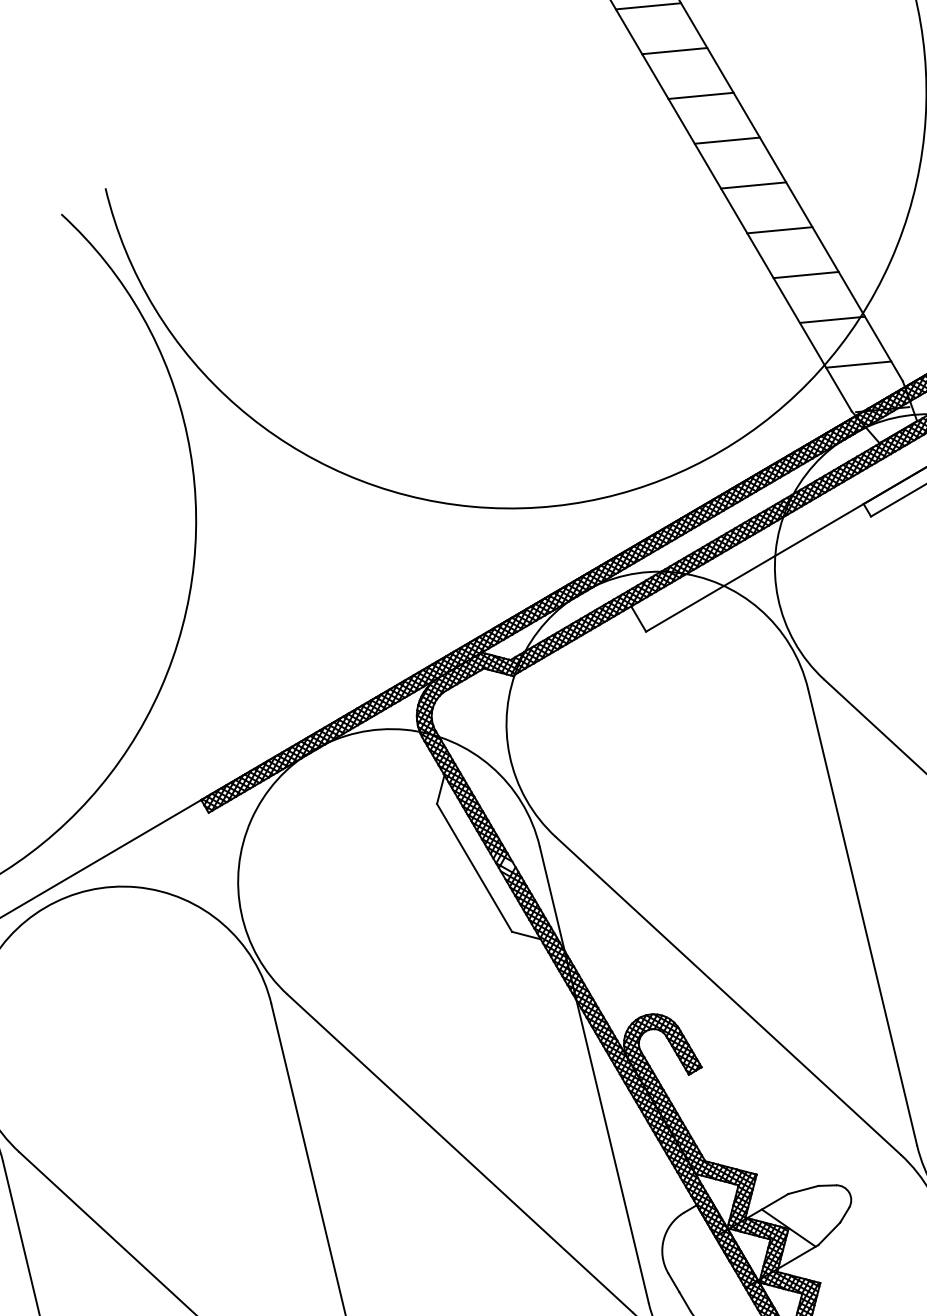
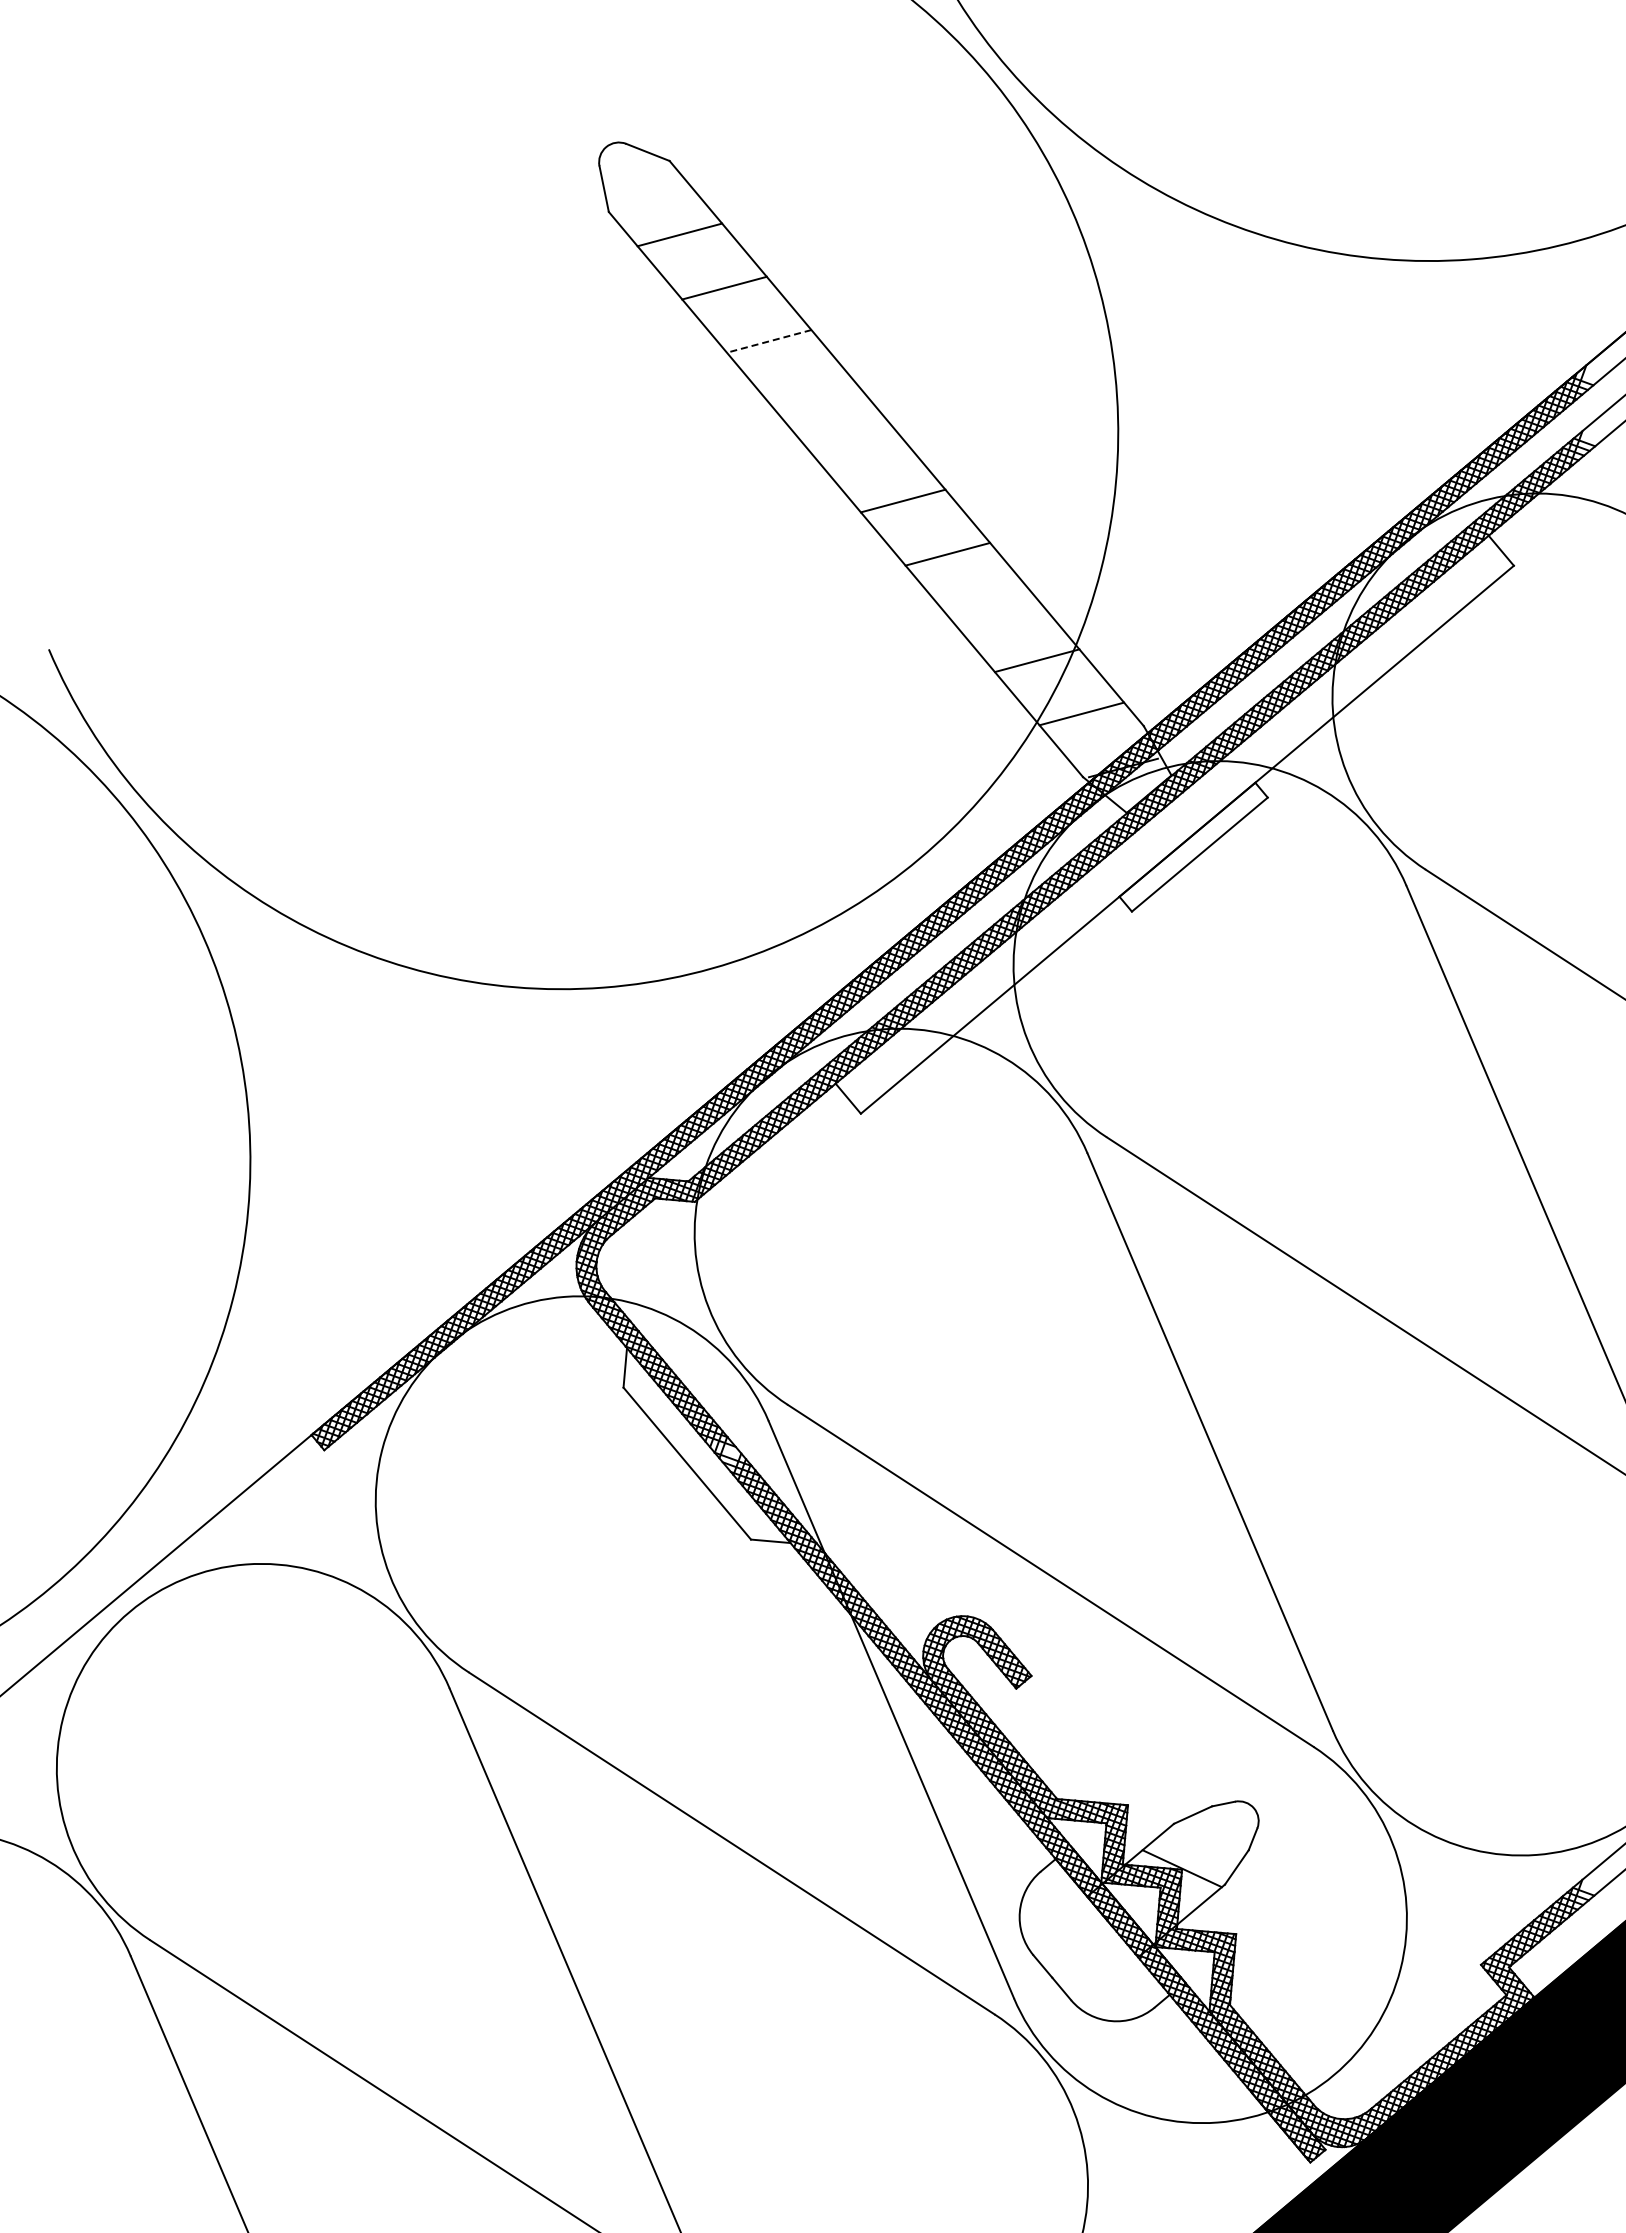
line: (674, 51) -> (769, 341), solid -> dashed
line: (700, 95) -> (813, 394), removed
line: (727, 140) -> (858, 447), removed
line: (806, 275) -> (992, 607), removed

